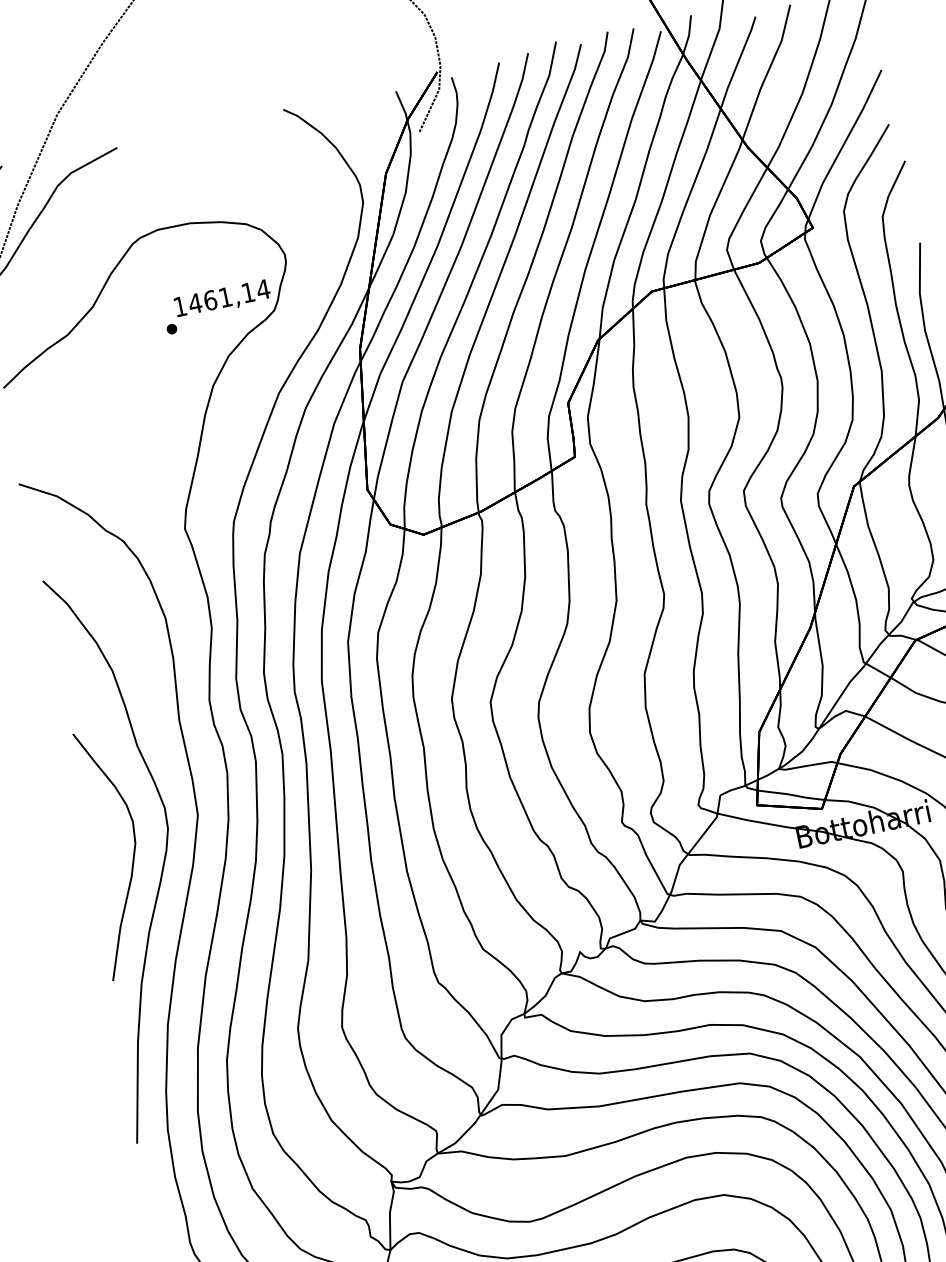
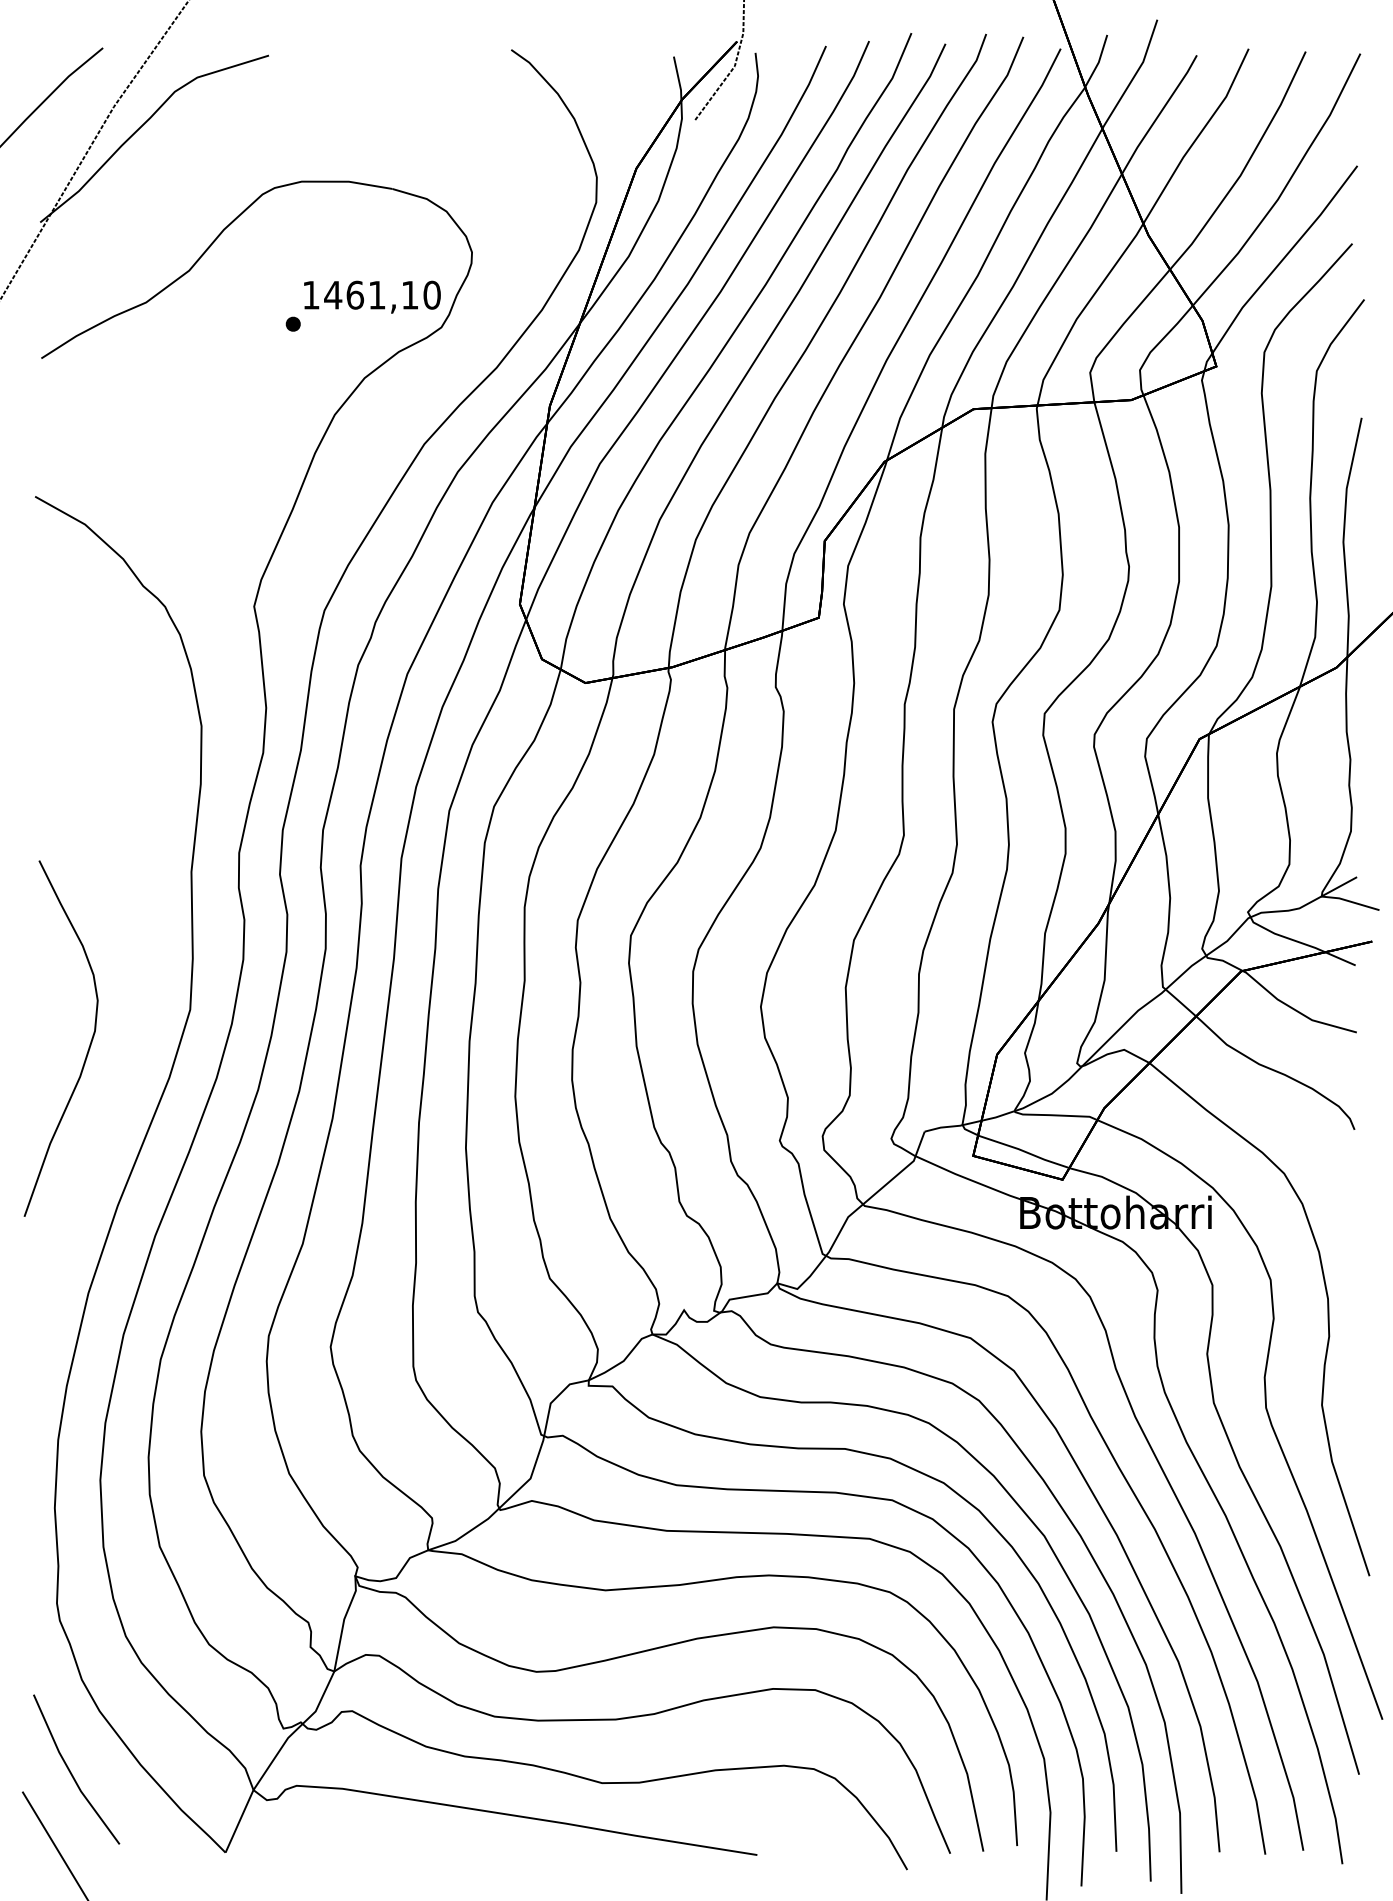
text: (263, 289) -> (432, 294), 1461,14 -> 1461,10
curve: (163, 860) -> (129, 1063), removed

